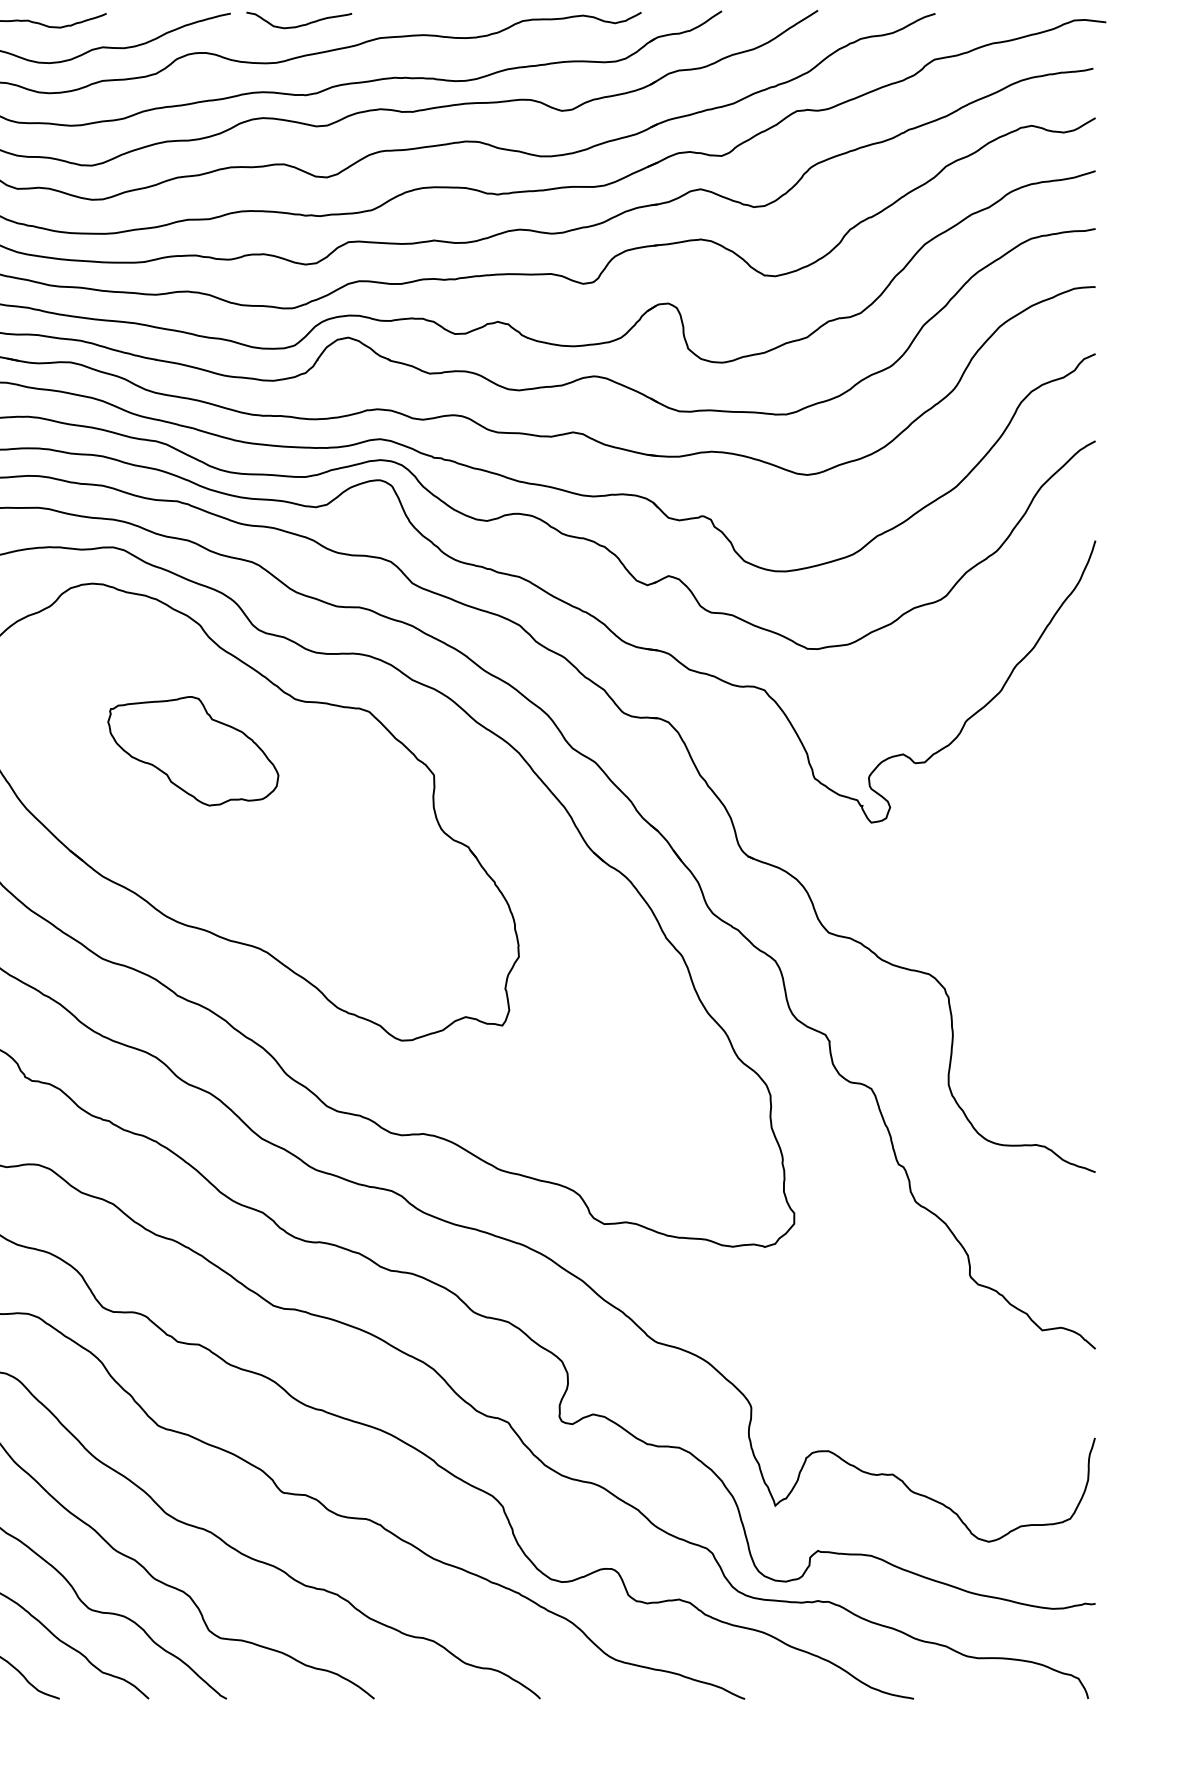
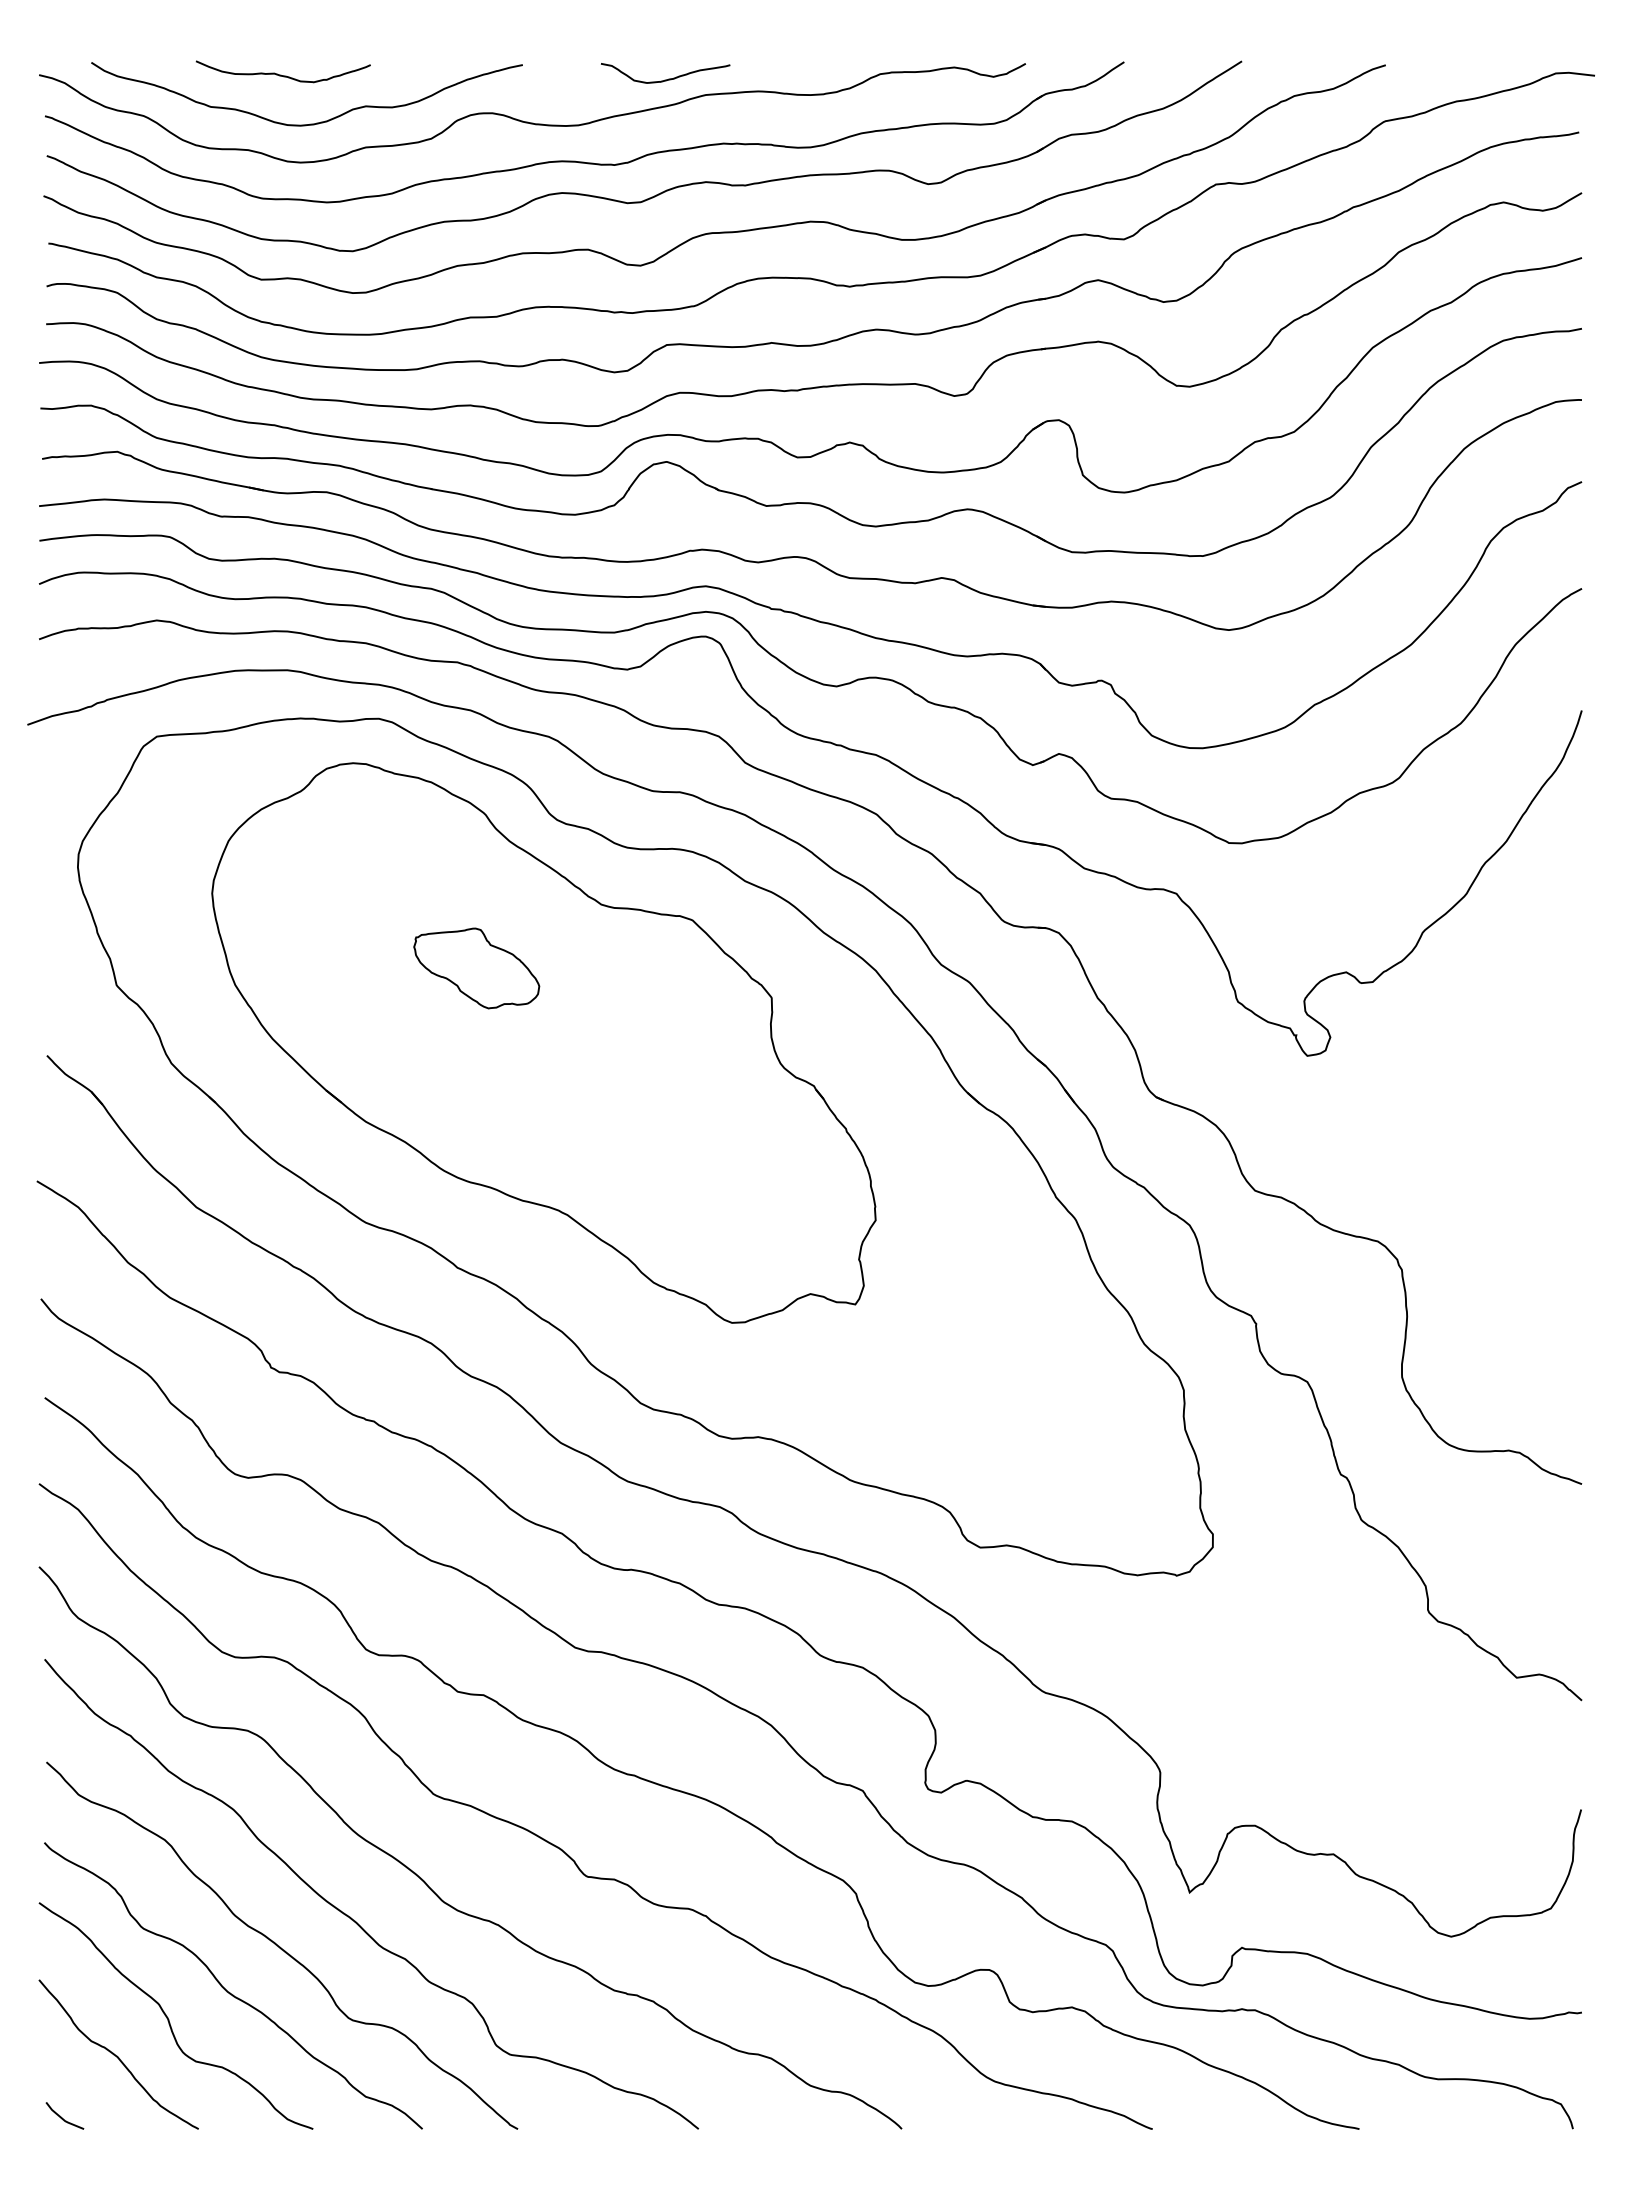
curve: (301, 24) -> (668, 78), moved
part: (193, 751) -> (476, 968), size x0.6

